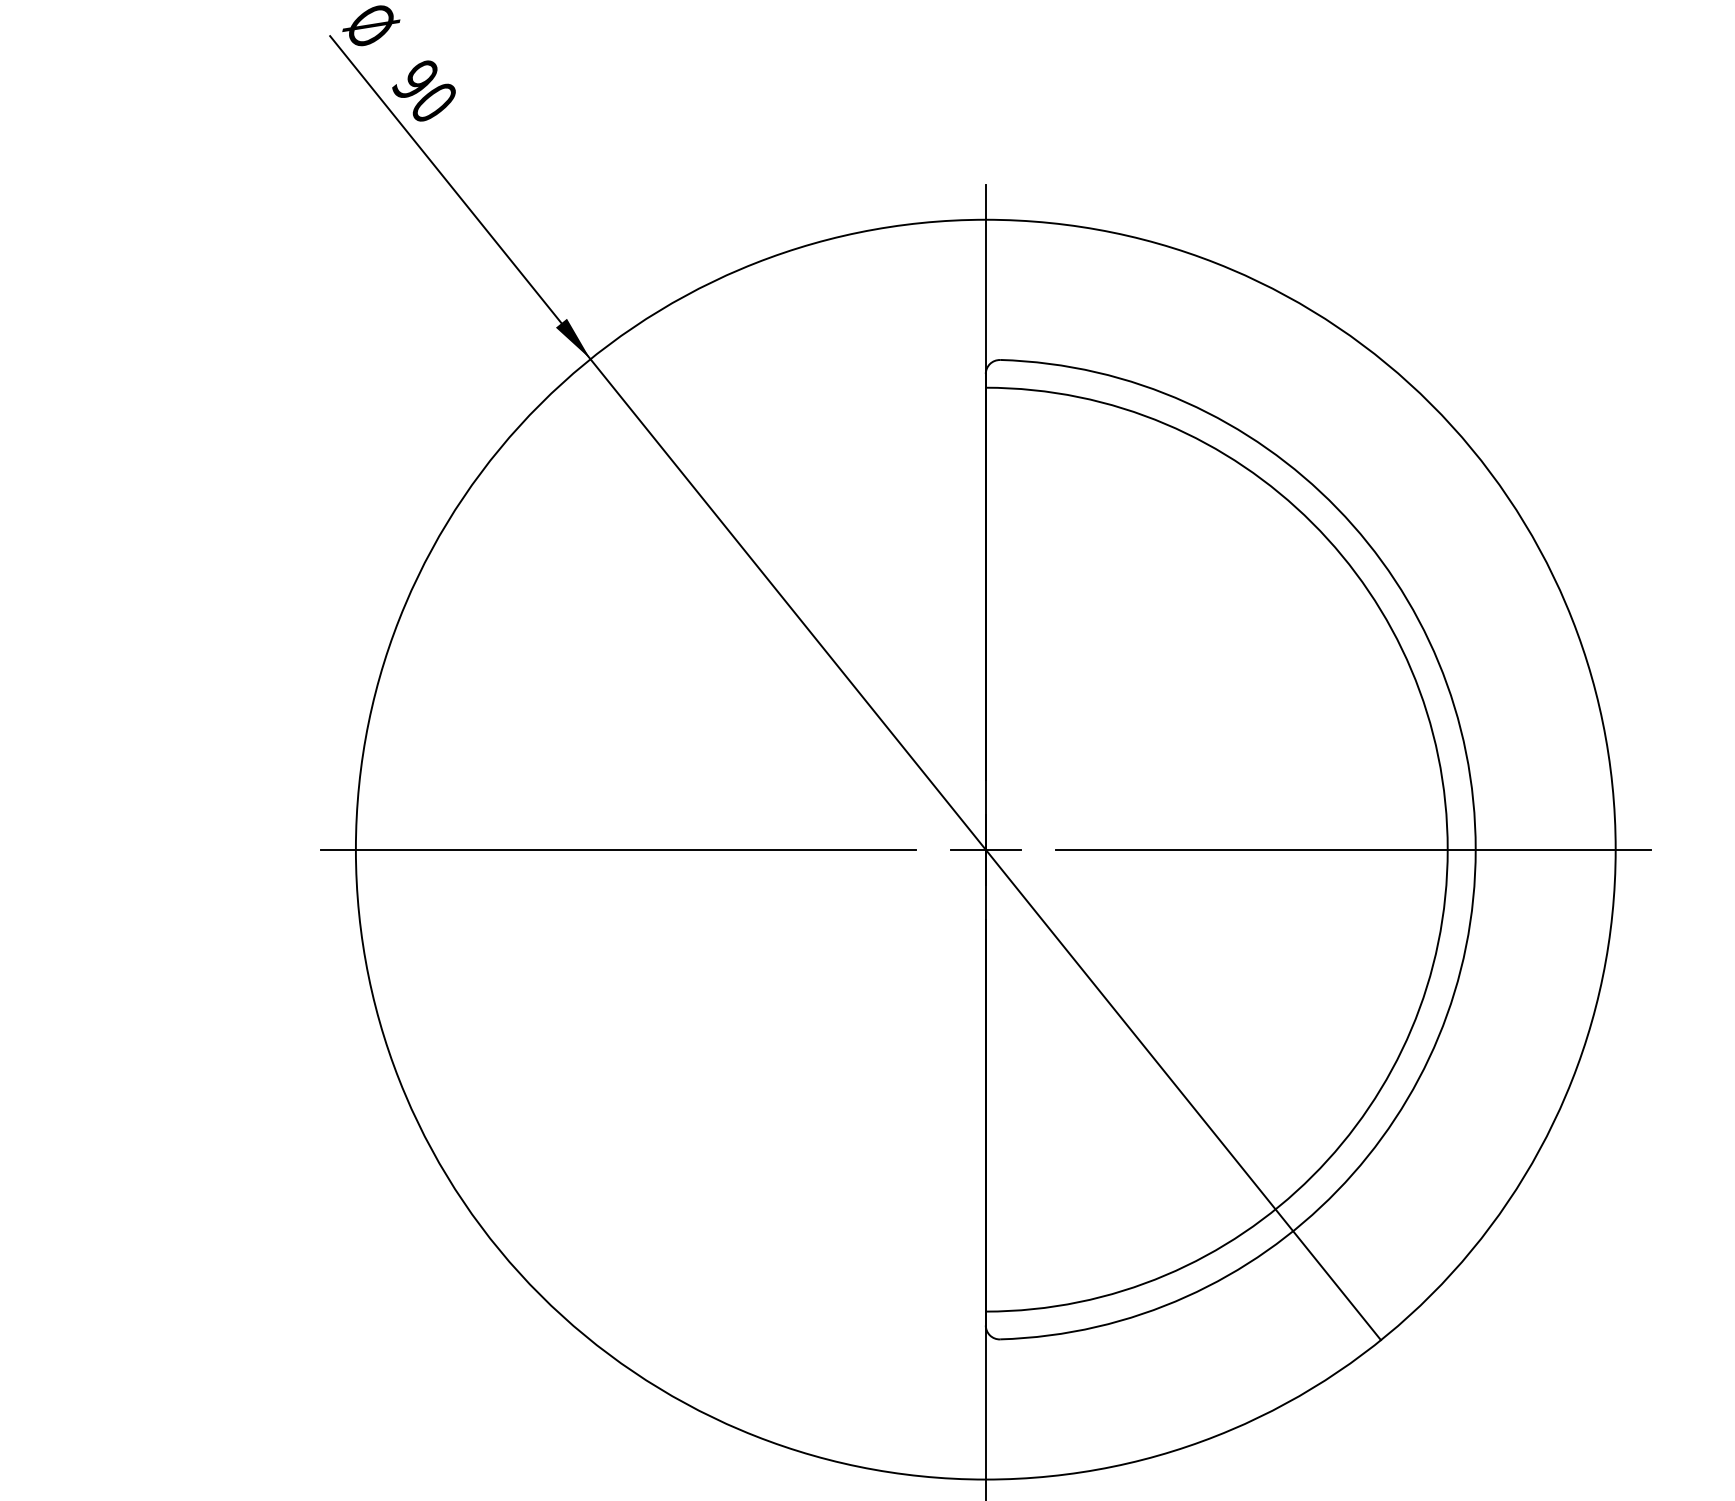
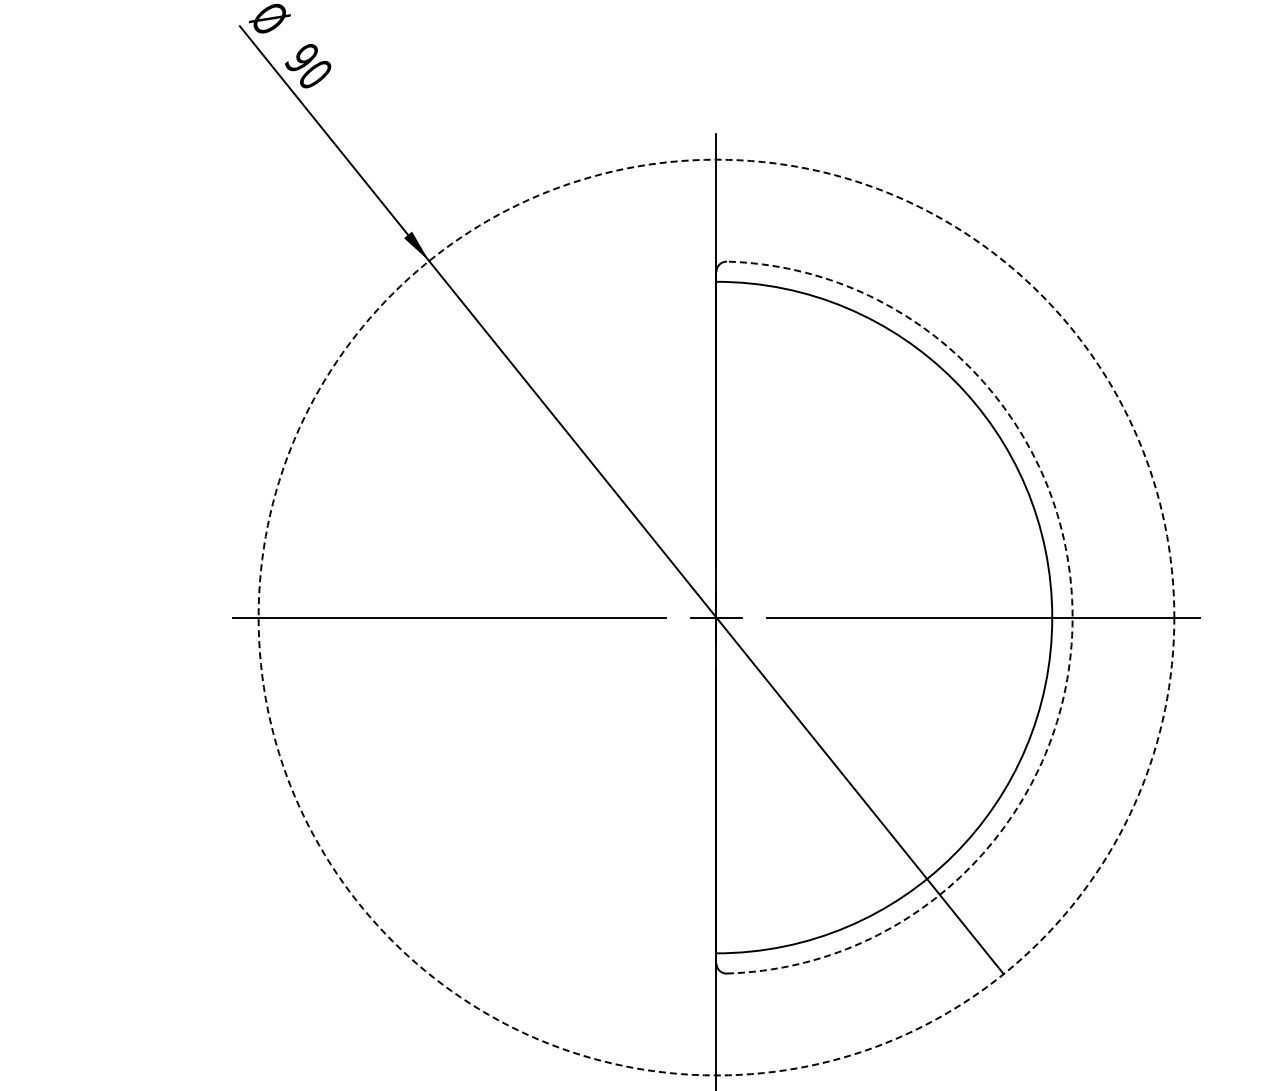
circle: (985, 849) -> (716, 617), solid -> dashed
arc: (1475, 849) -> (1072, 617), solid -> dashed

